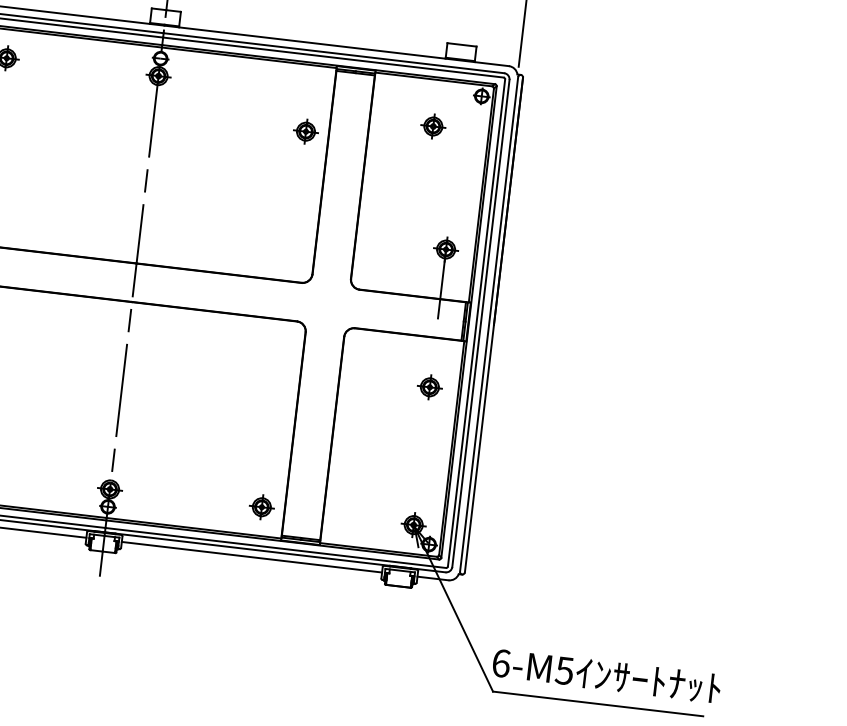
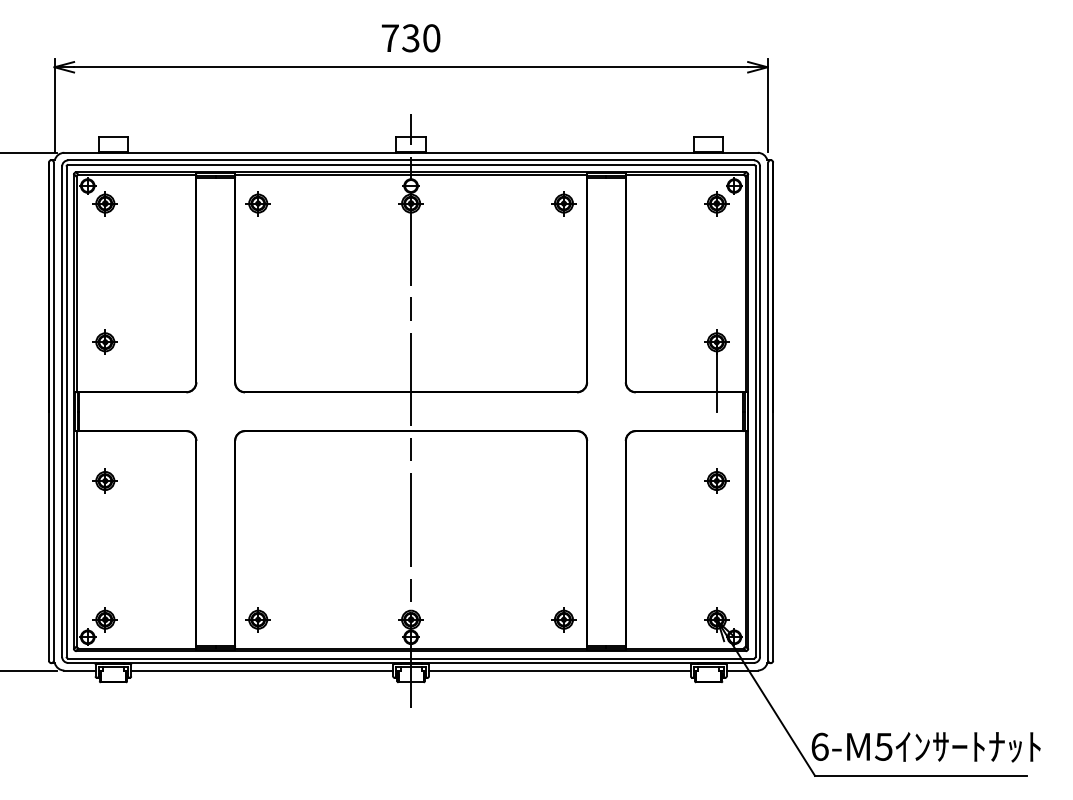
part: (433, 126) -> (716, 203), moved
part: (305, 131) -> (563, 203), moved

